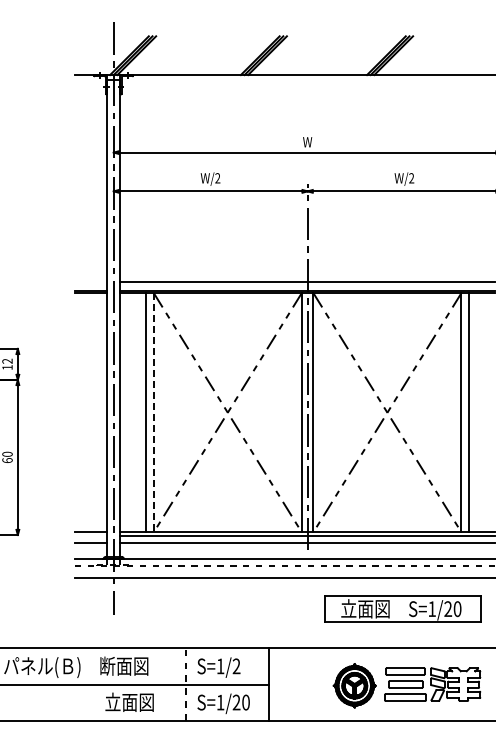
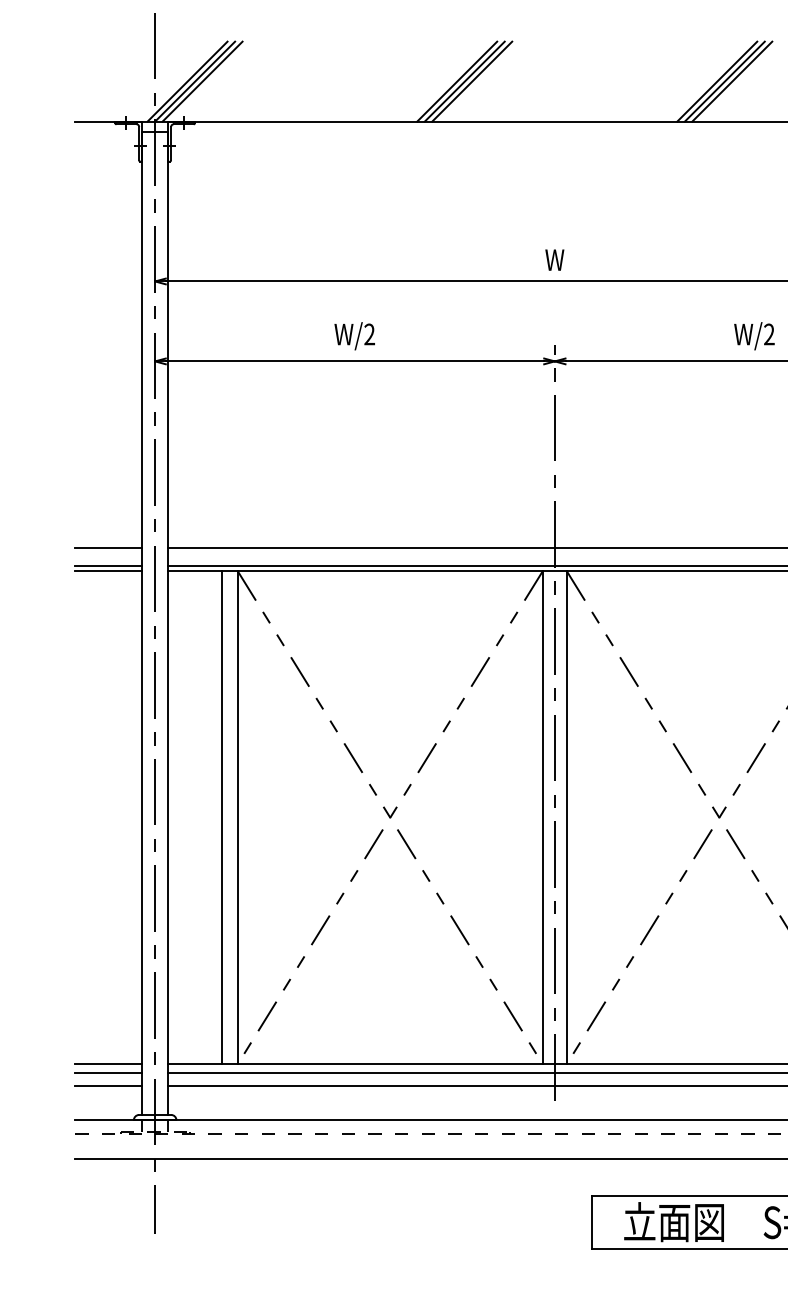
line: (90, 281) -> (107, 547), added
line: (153, 412) -> (237, 817), dashed -> solid
line: (90, 536) -> (107, 1072), added

